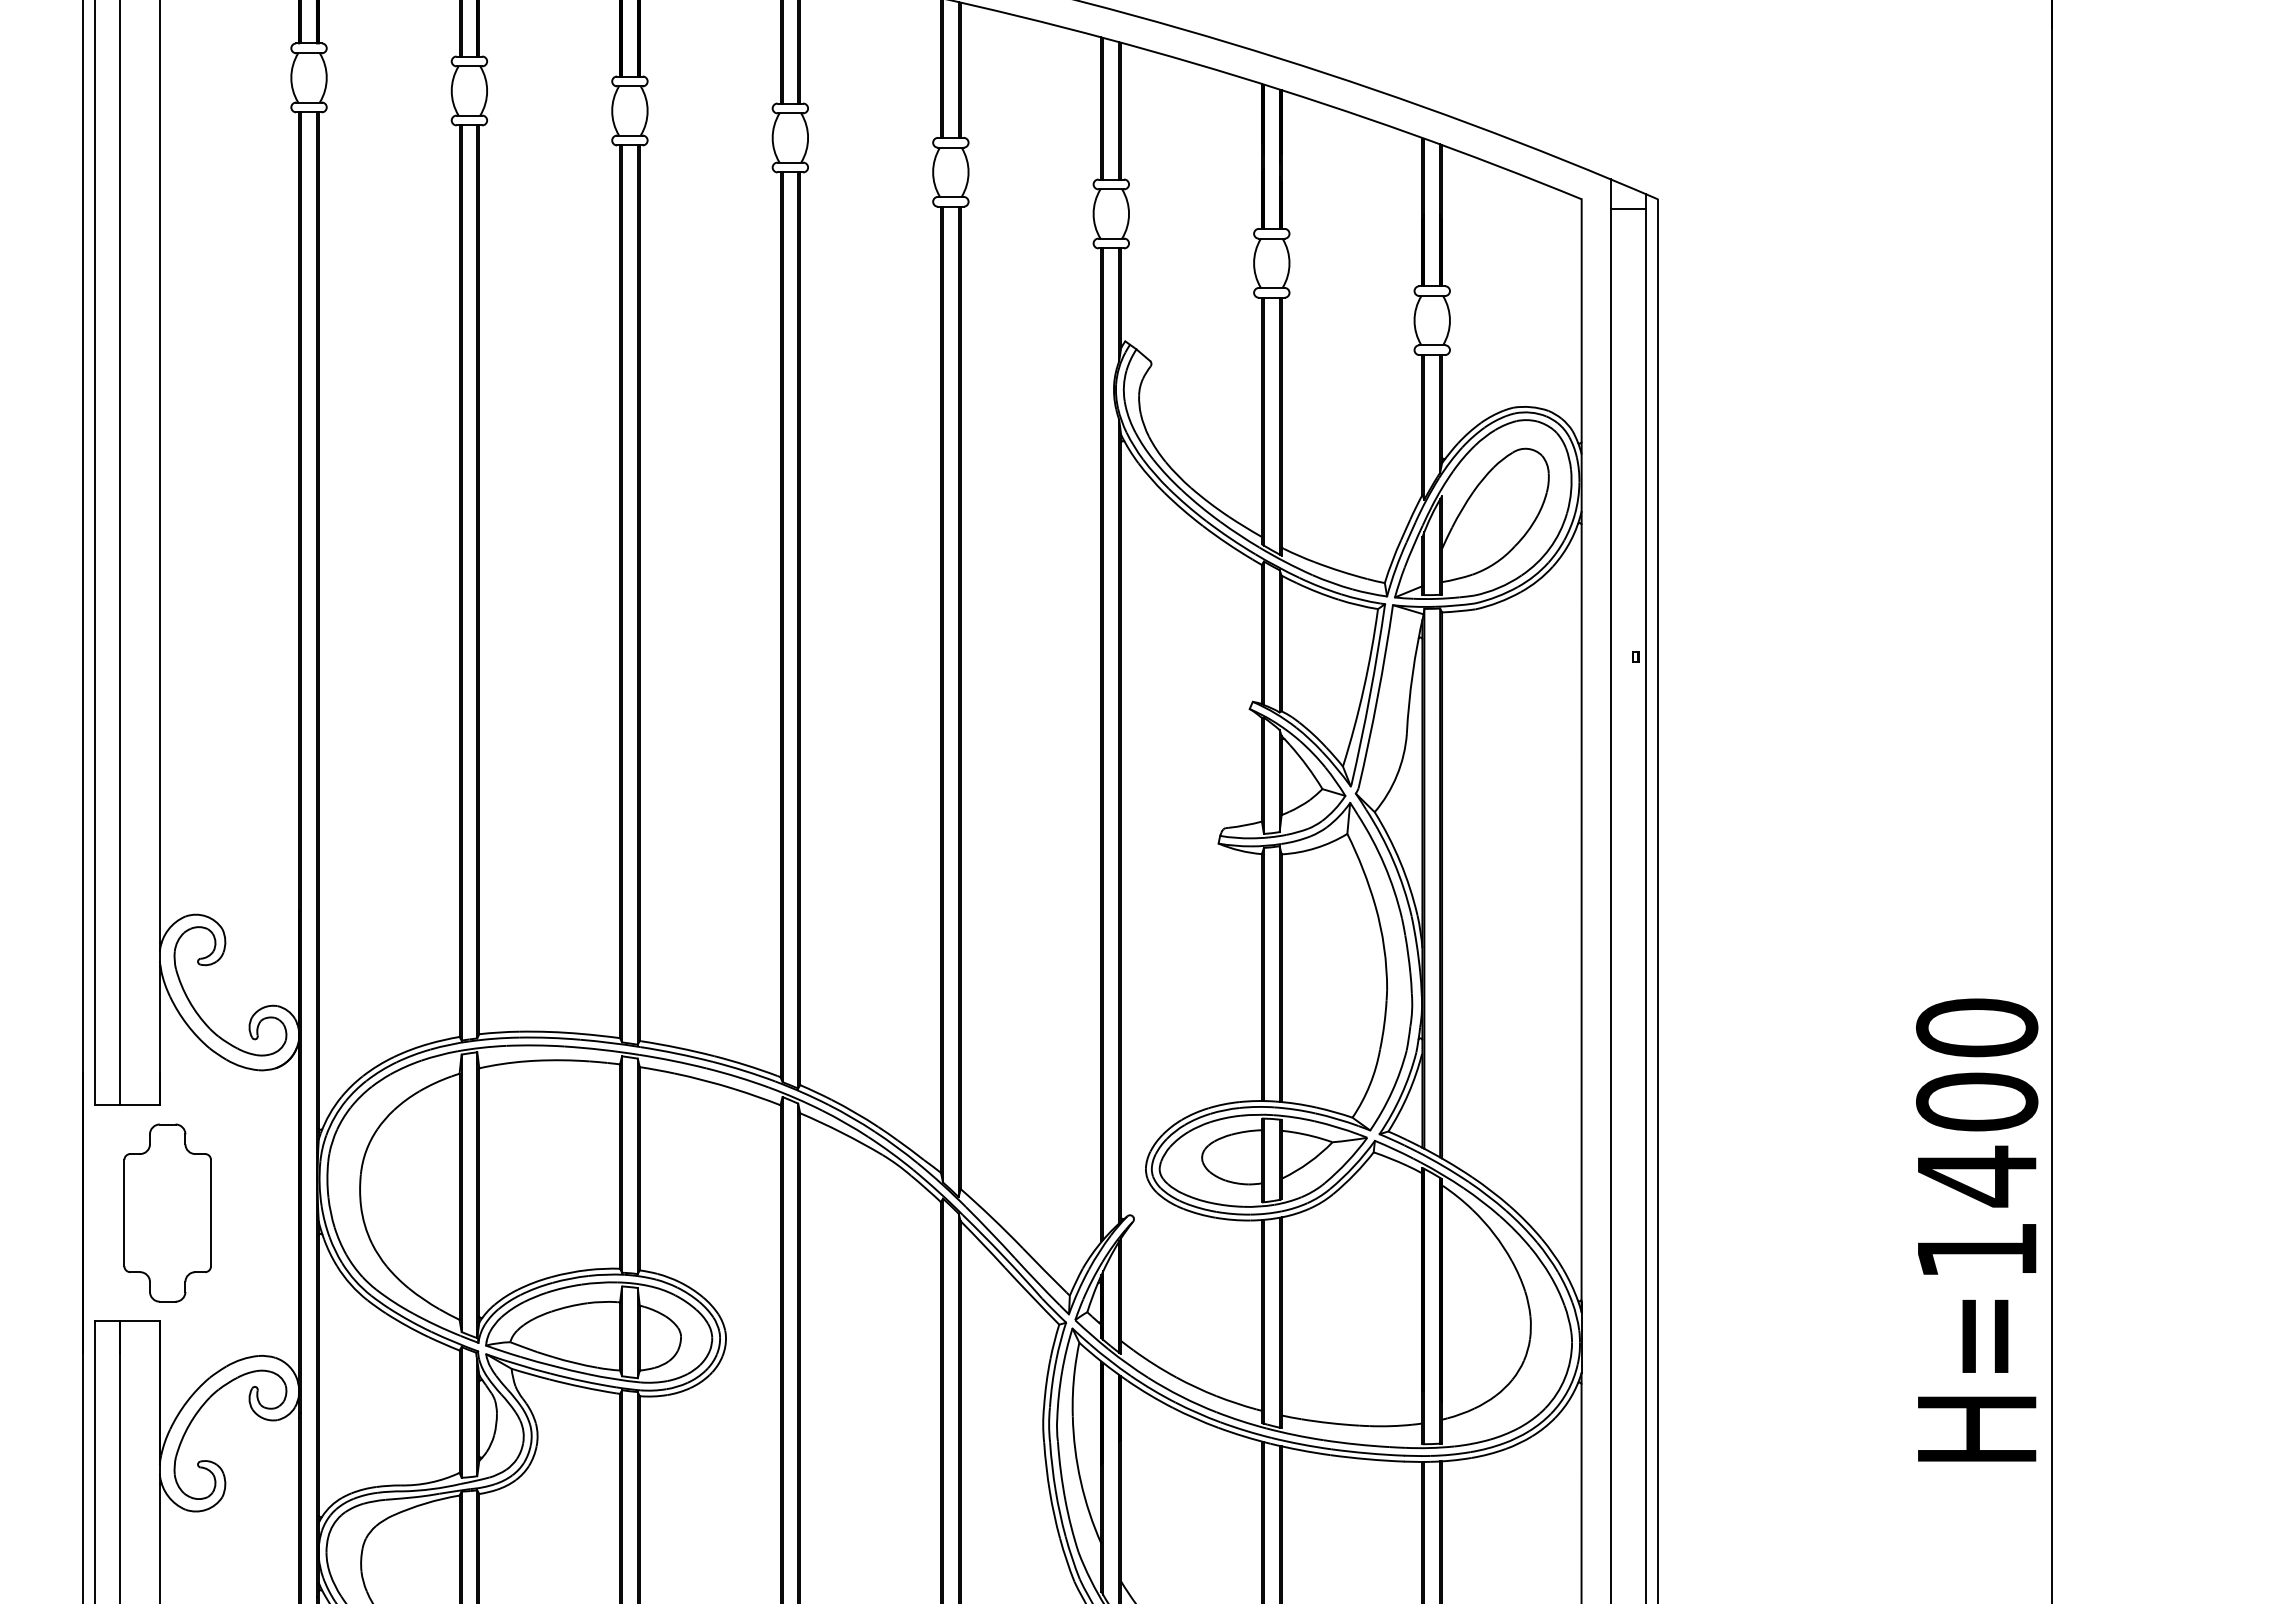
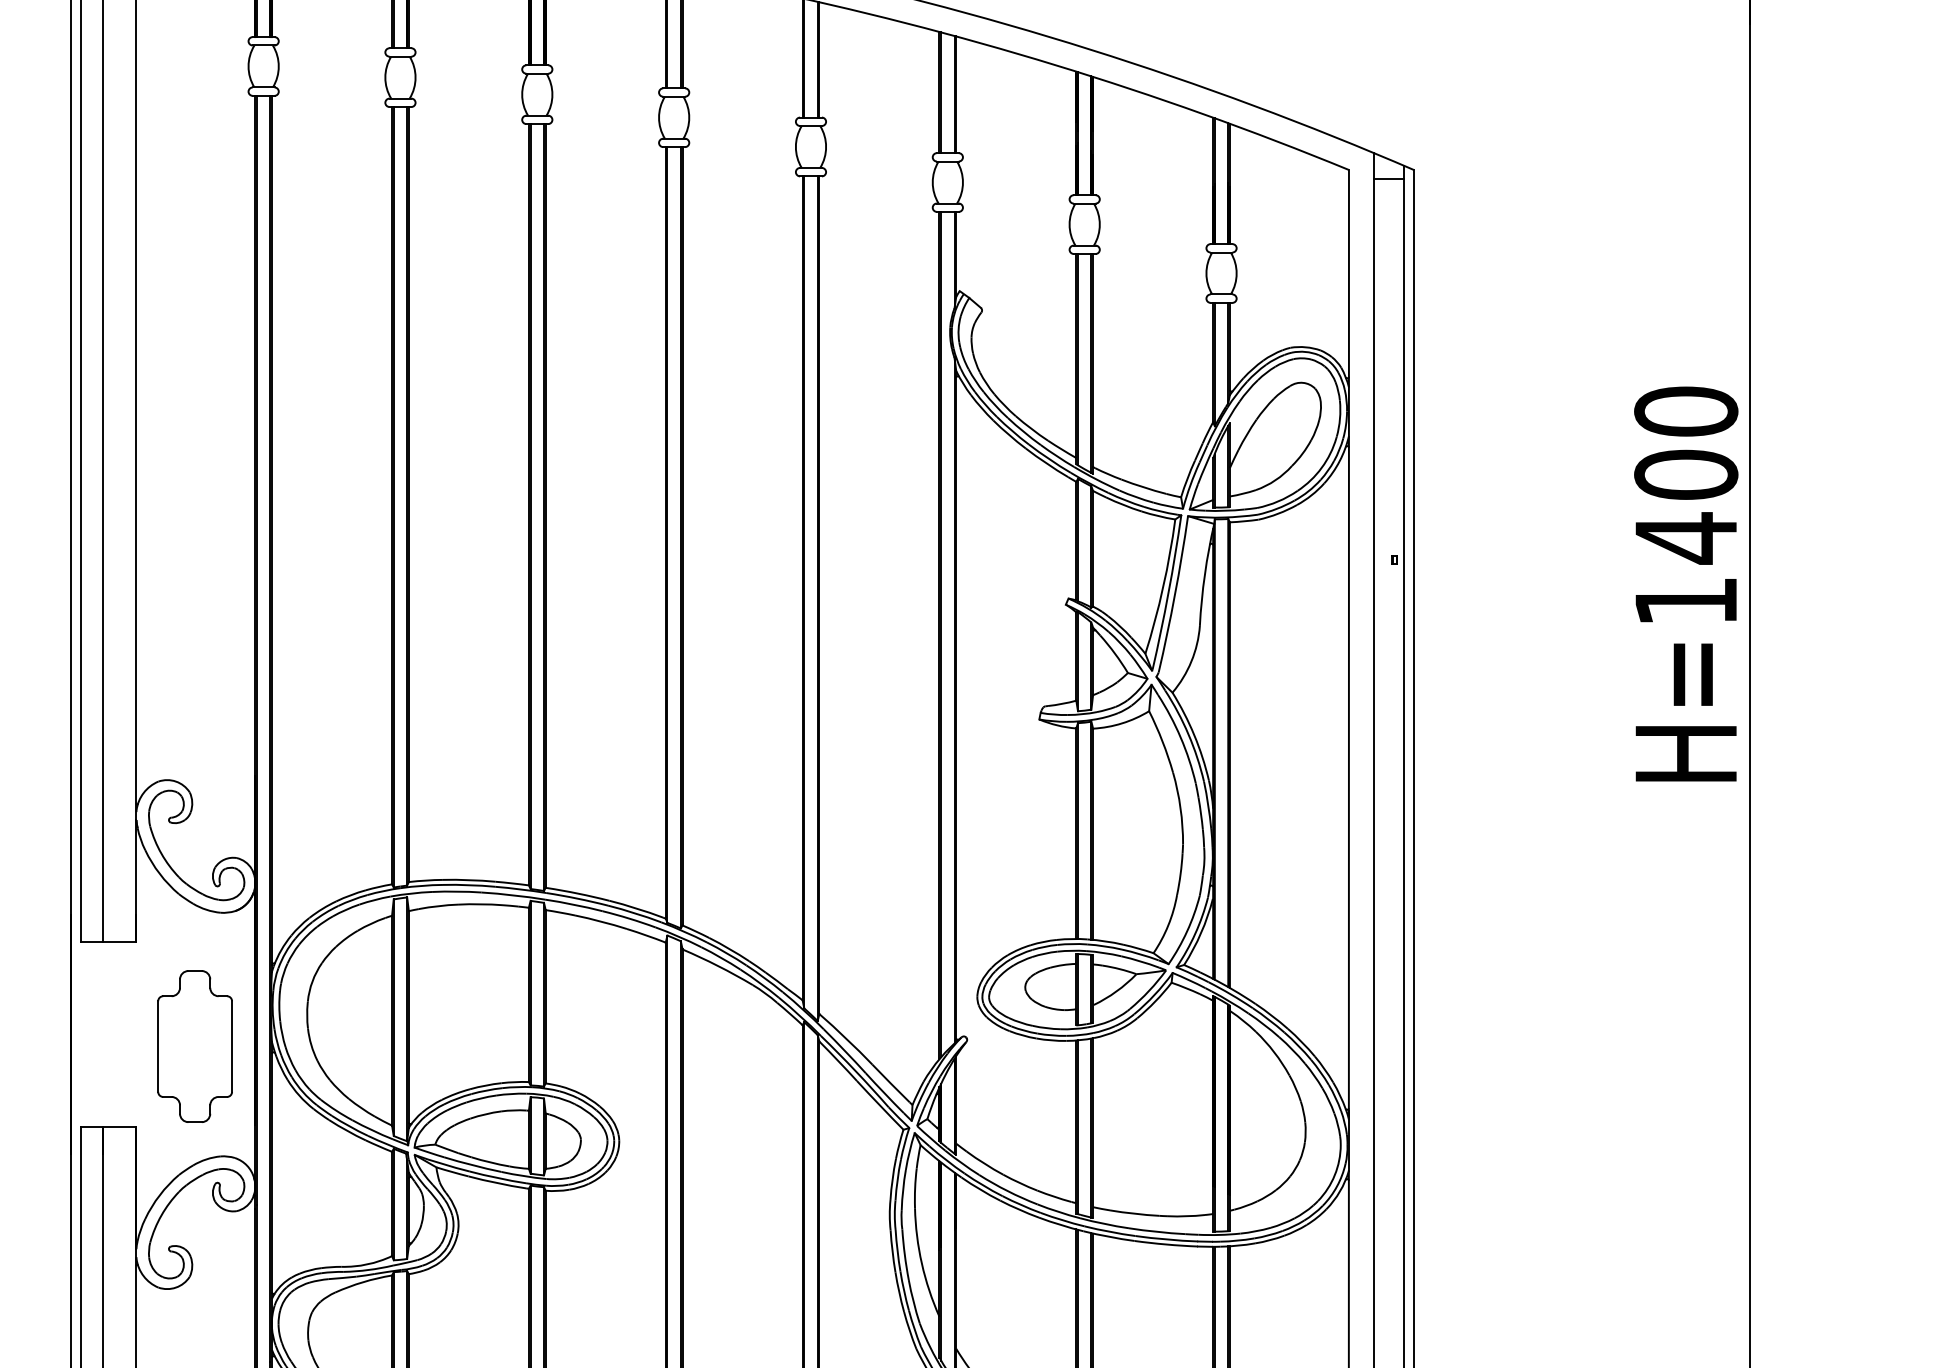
part: (166, 1212) -> (194, 1046), moved
text: (1977, 1229) -> (1686, 583), moved

